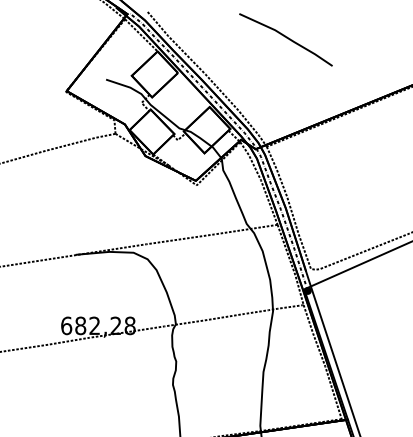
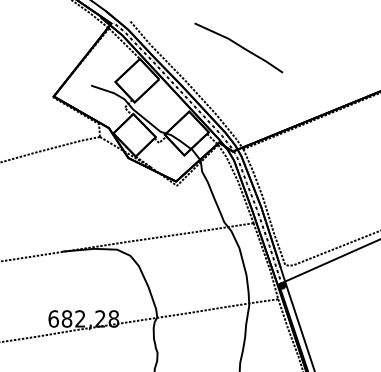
line: (286, 38) -> (239, 46), moved

